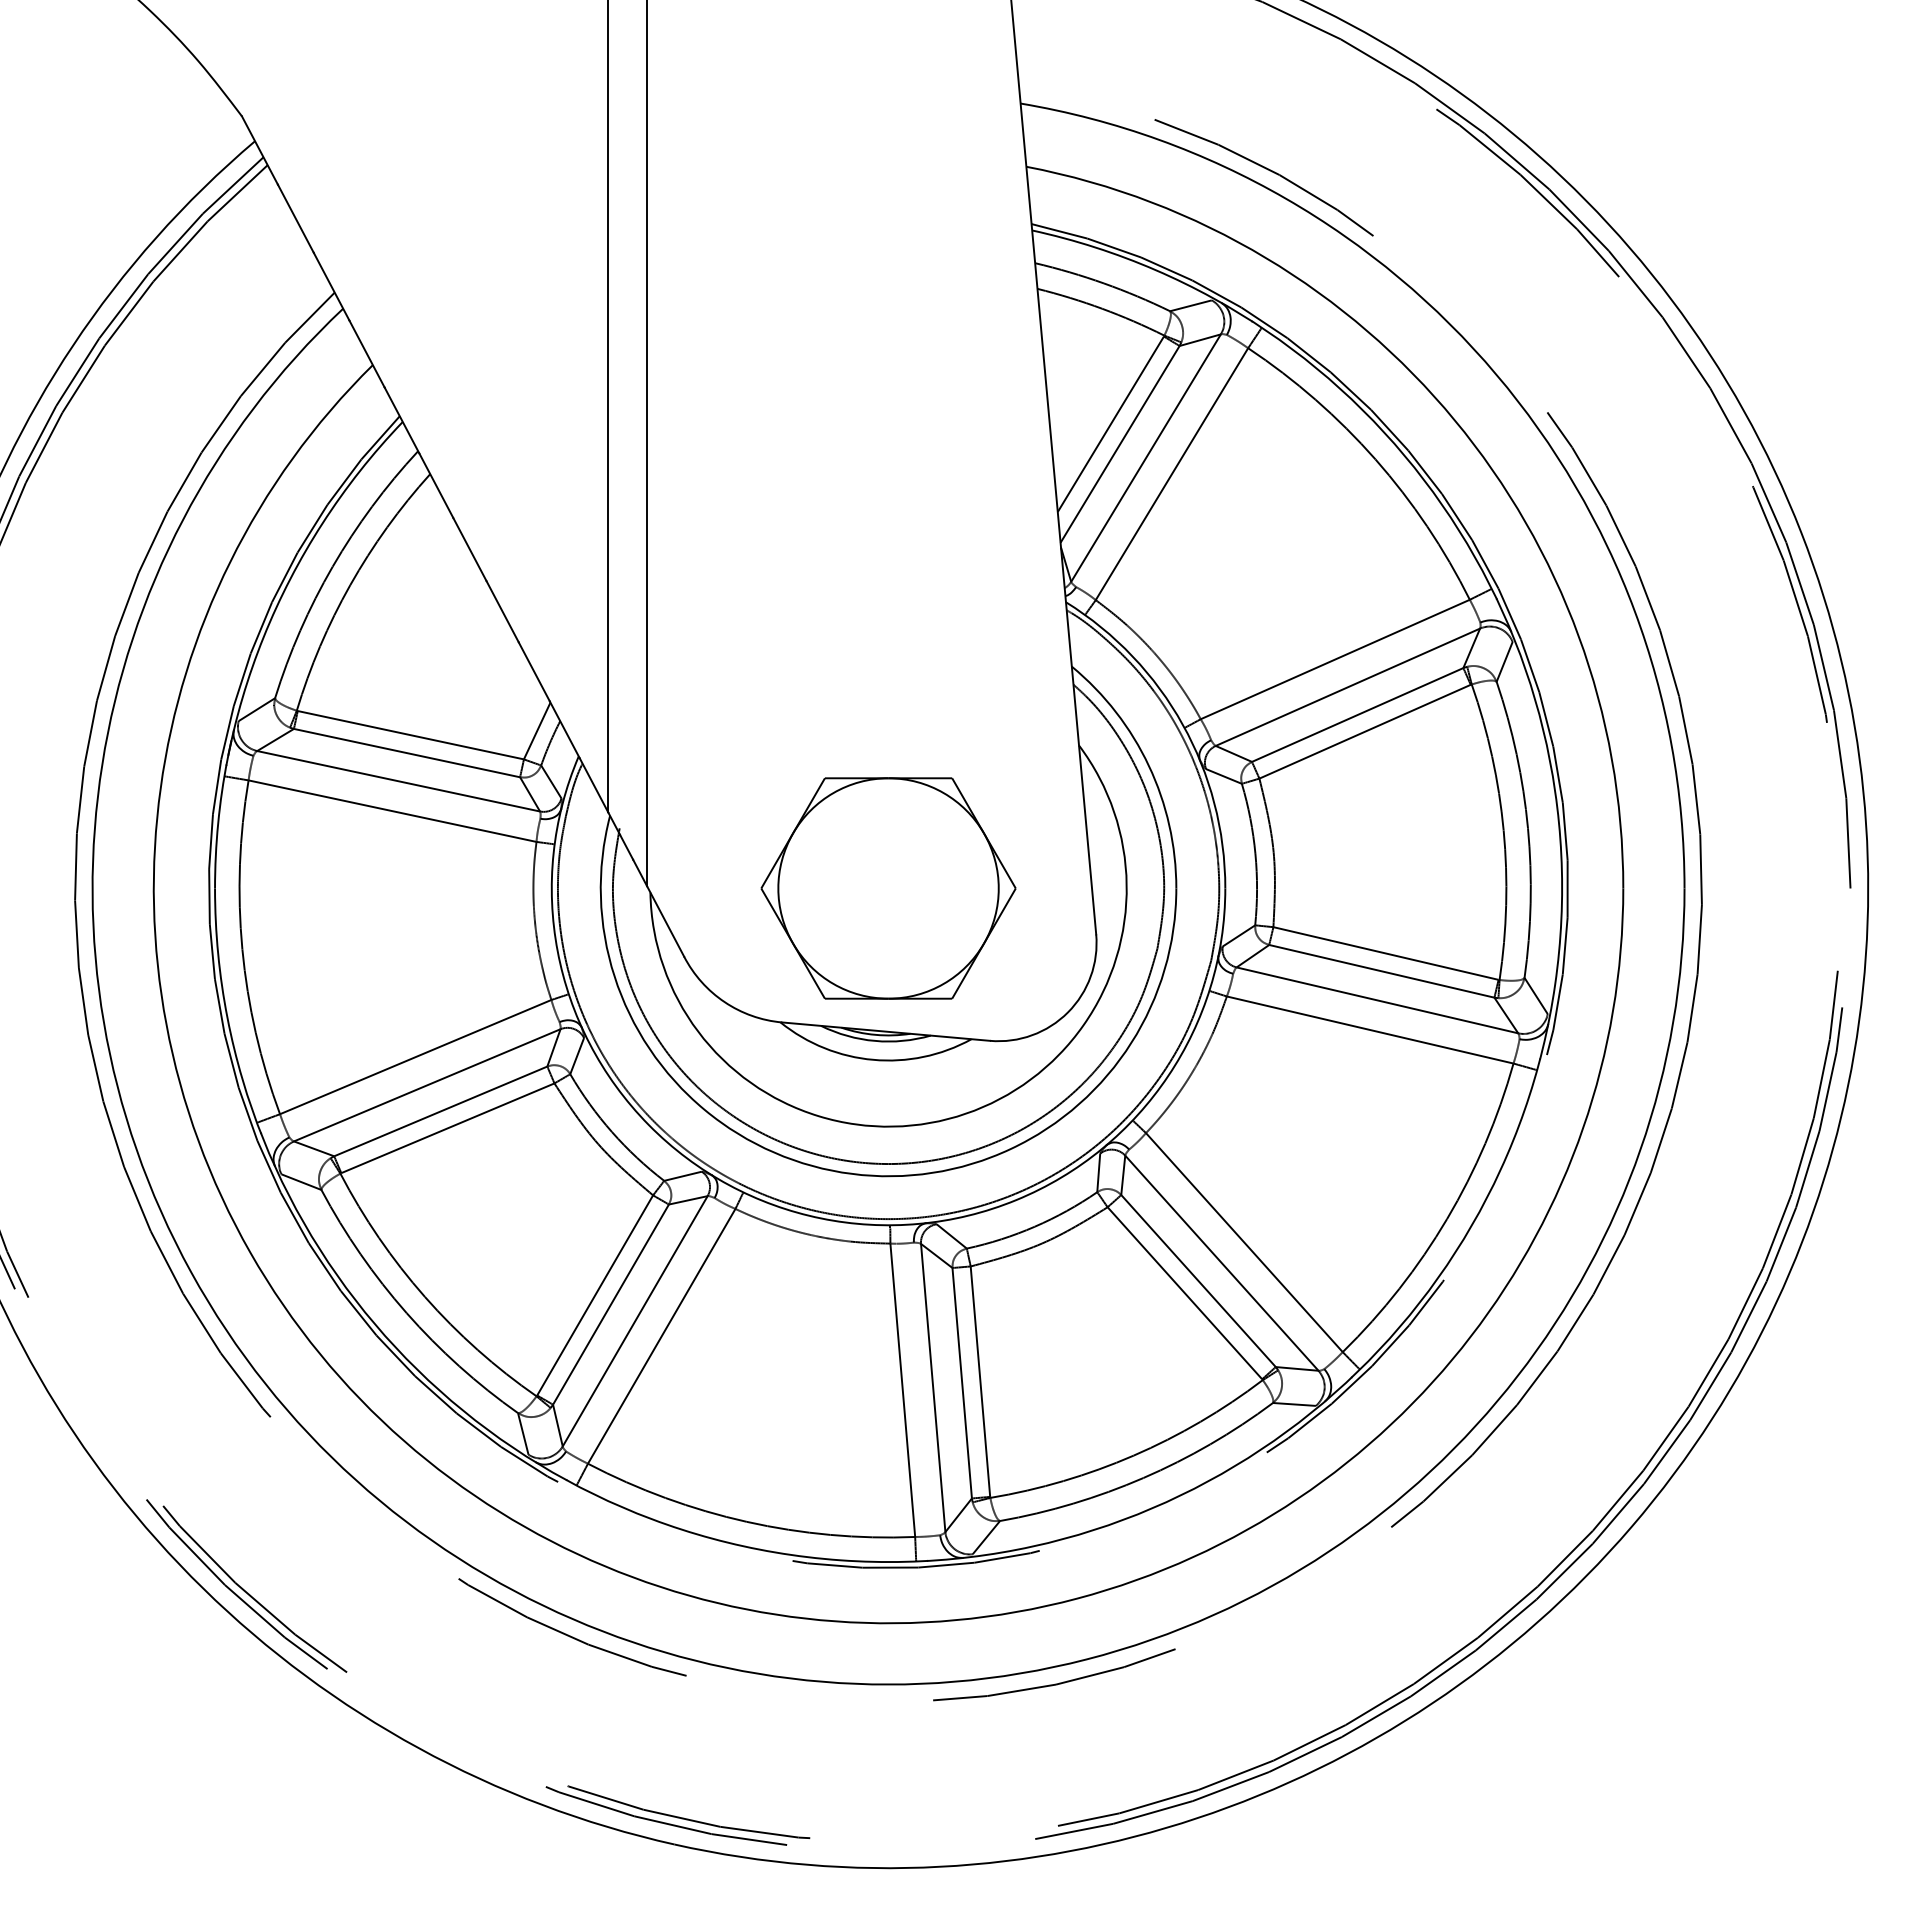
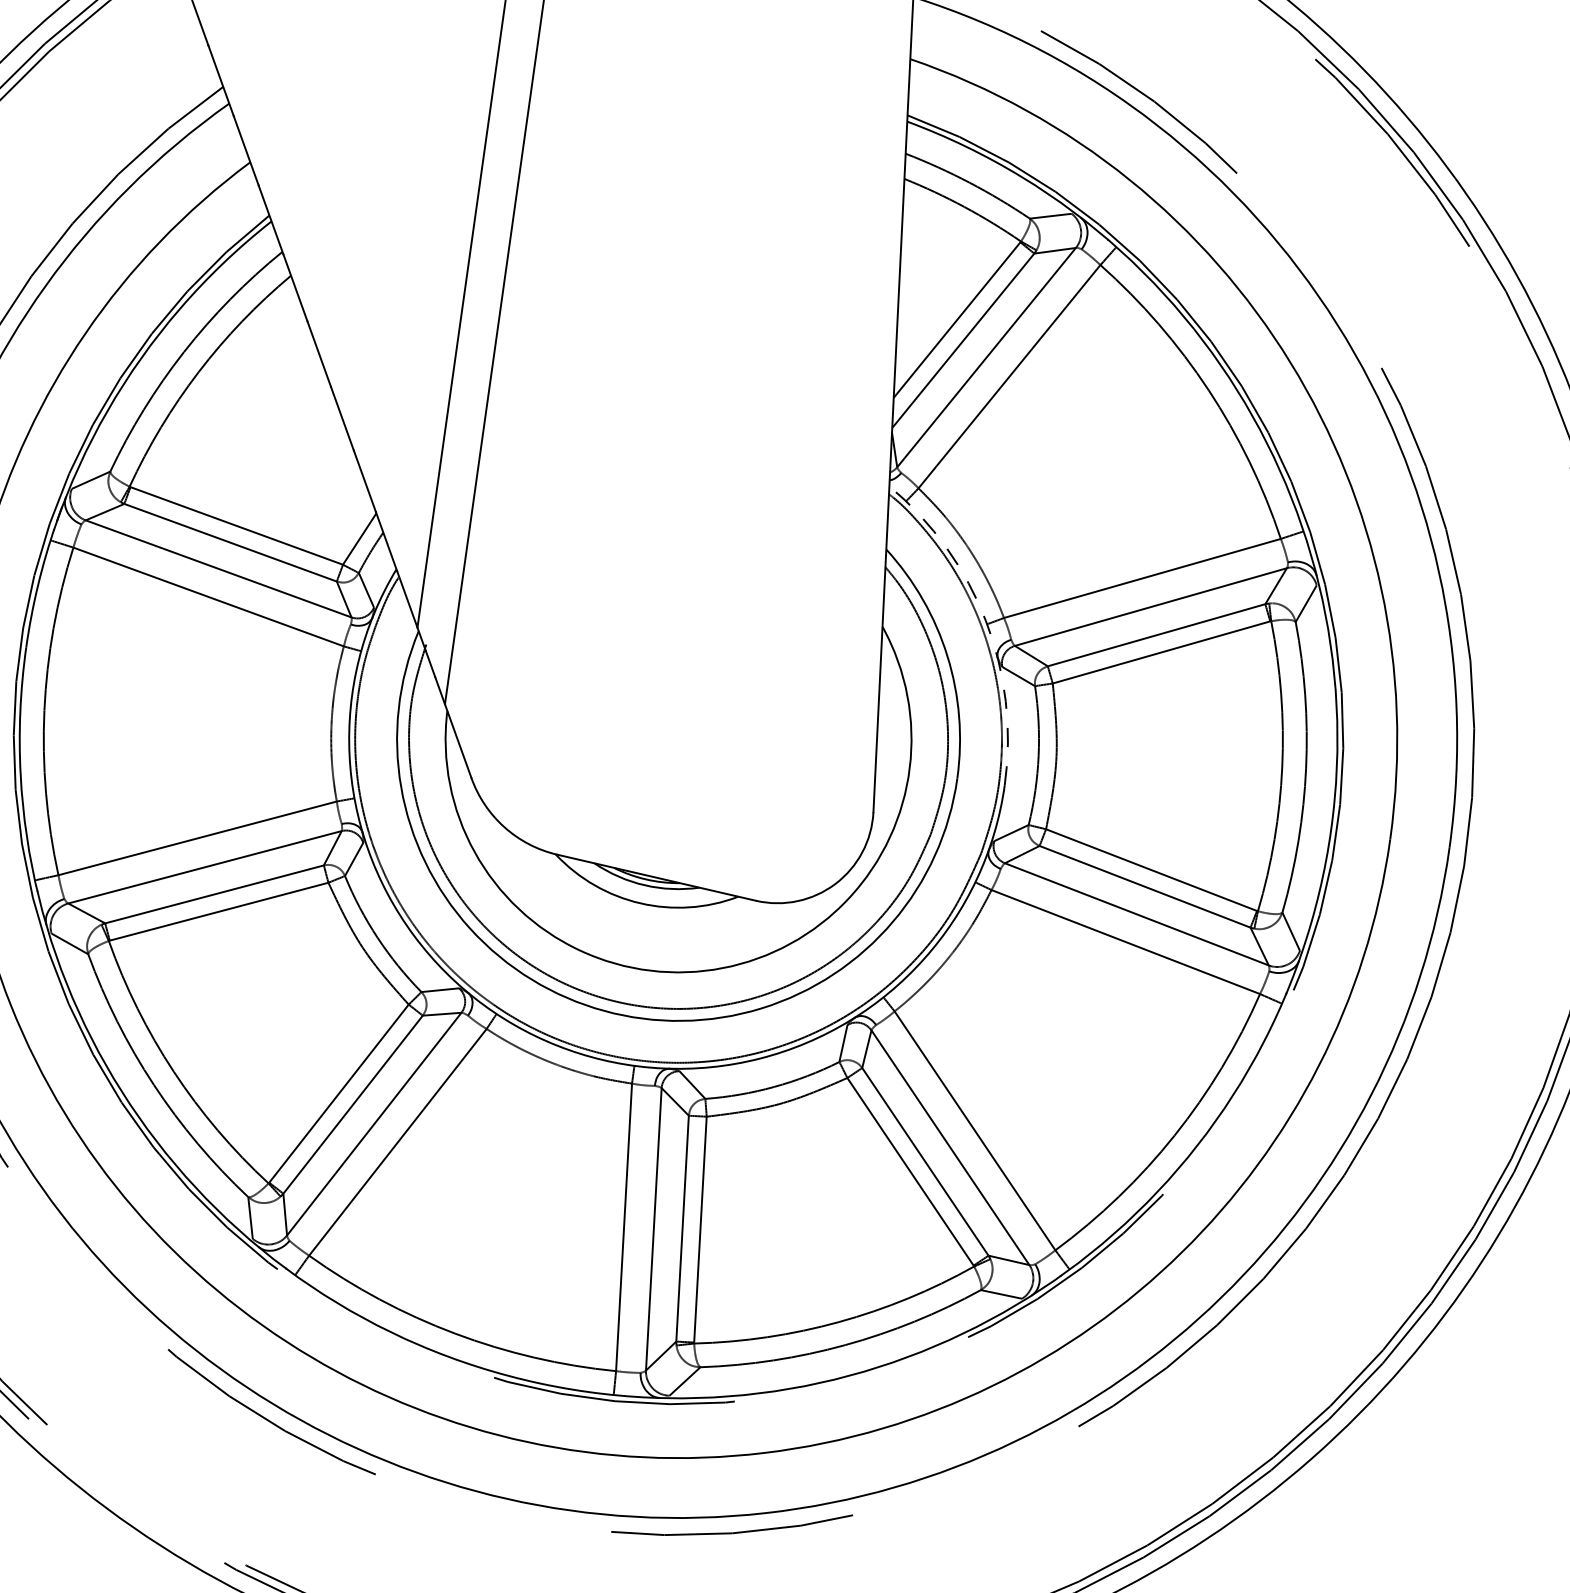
arc: (1182, 724) -> (985, 620), solid -> dashed
part: (888, 888) -> (678, 739), removed

